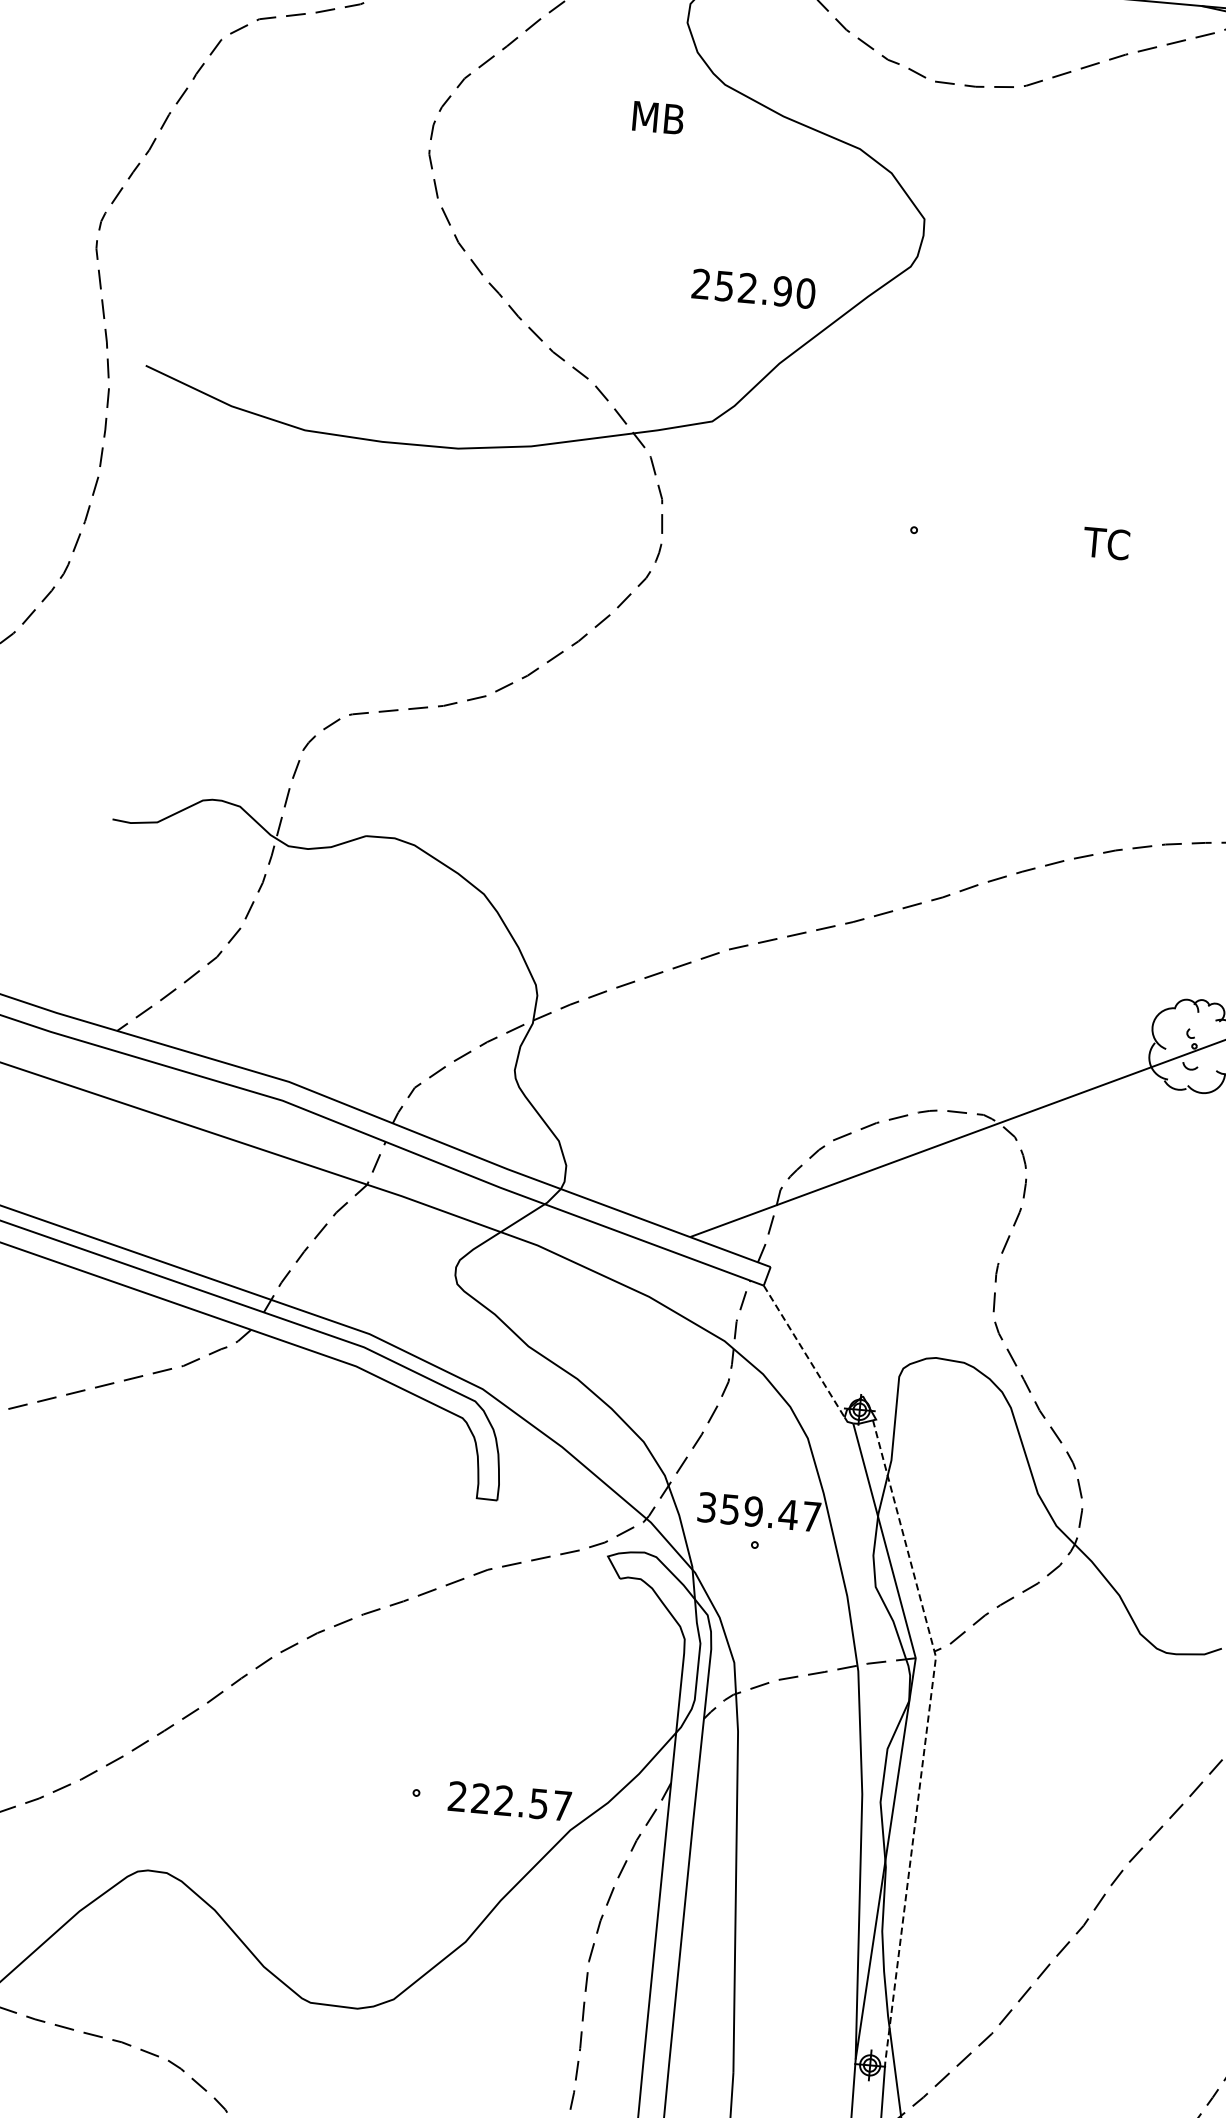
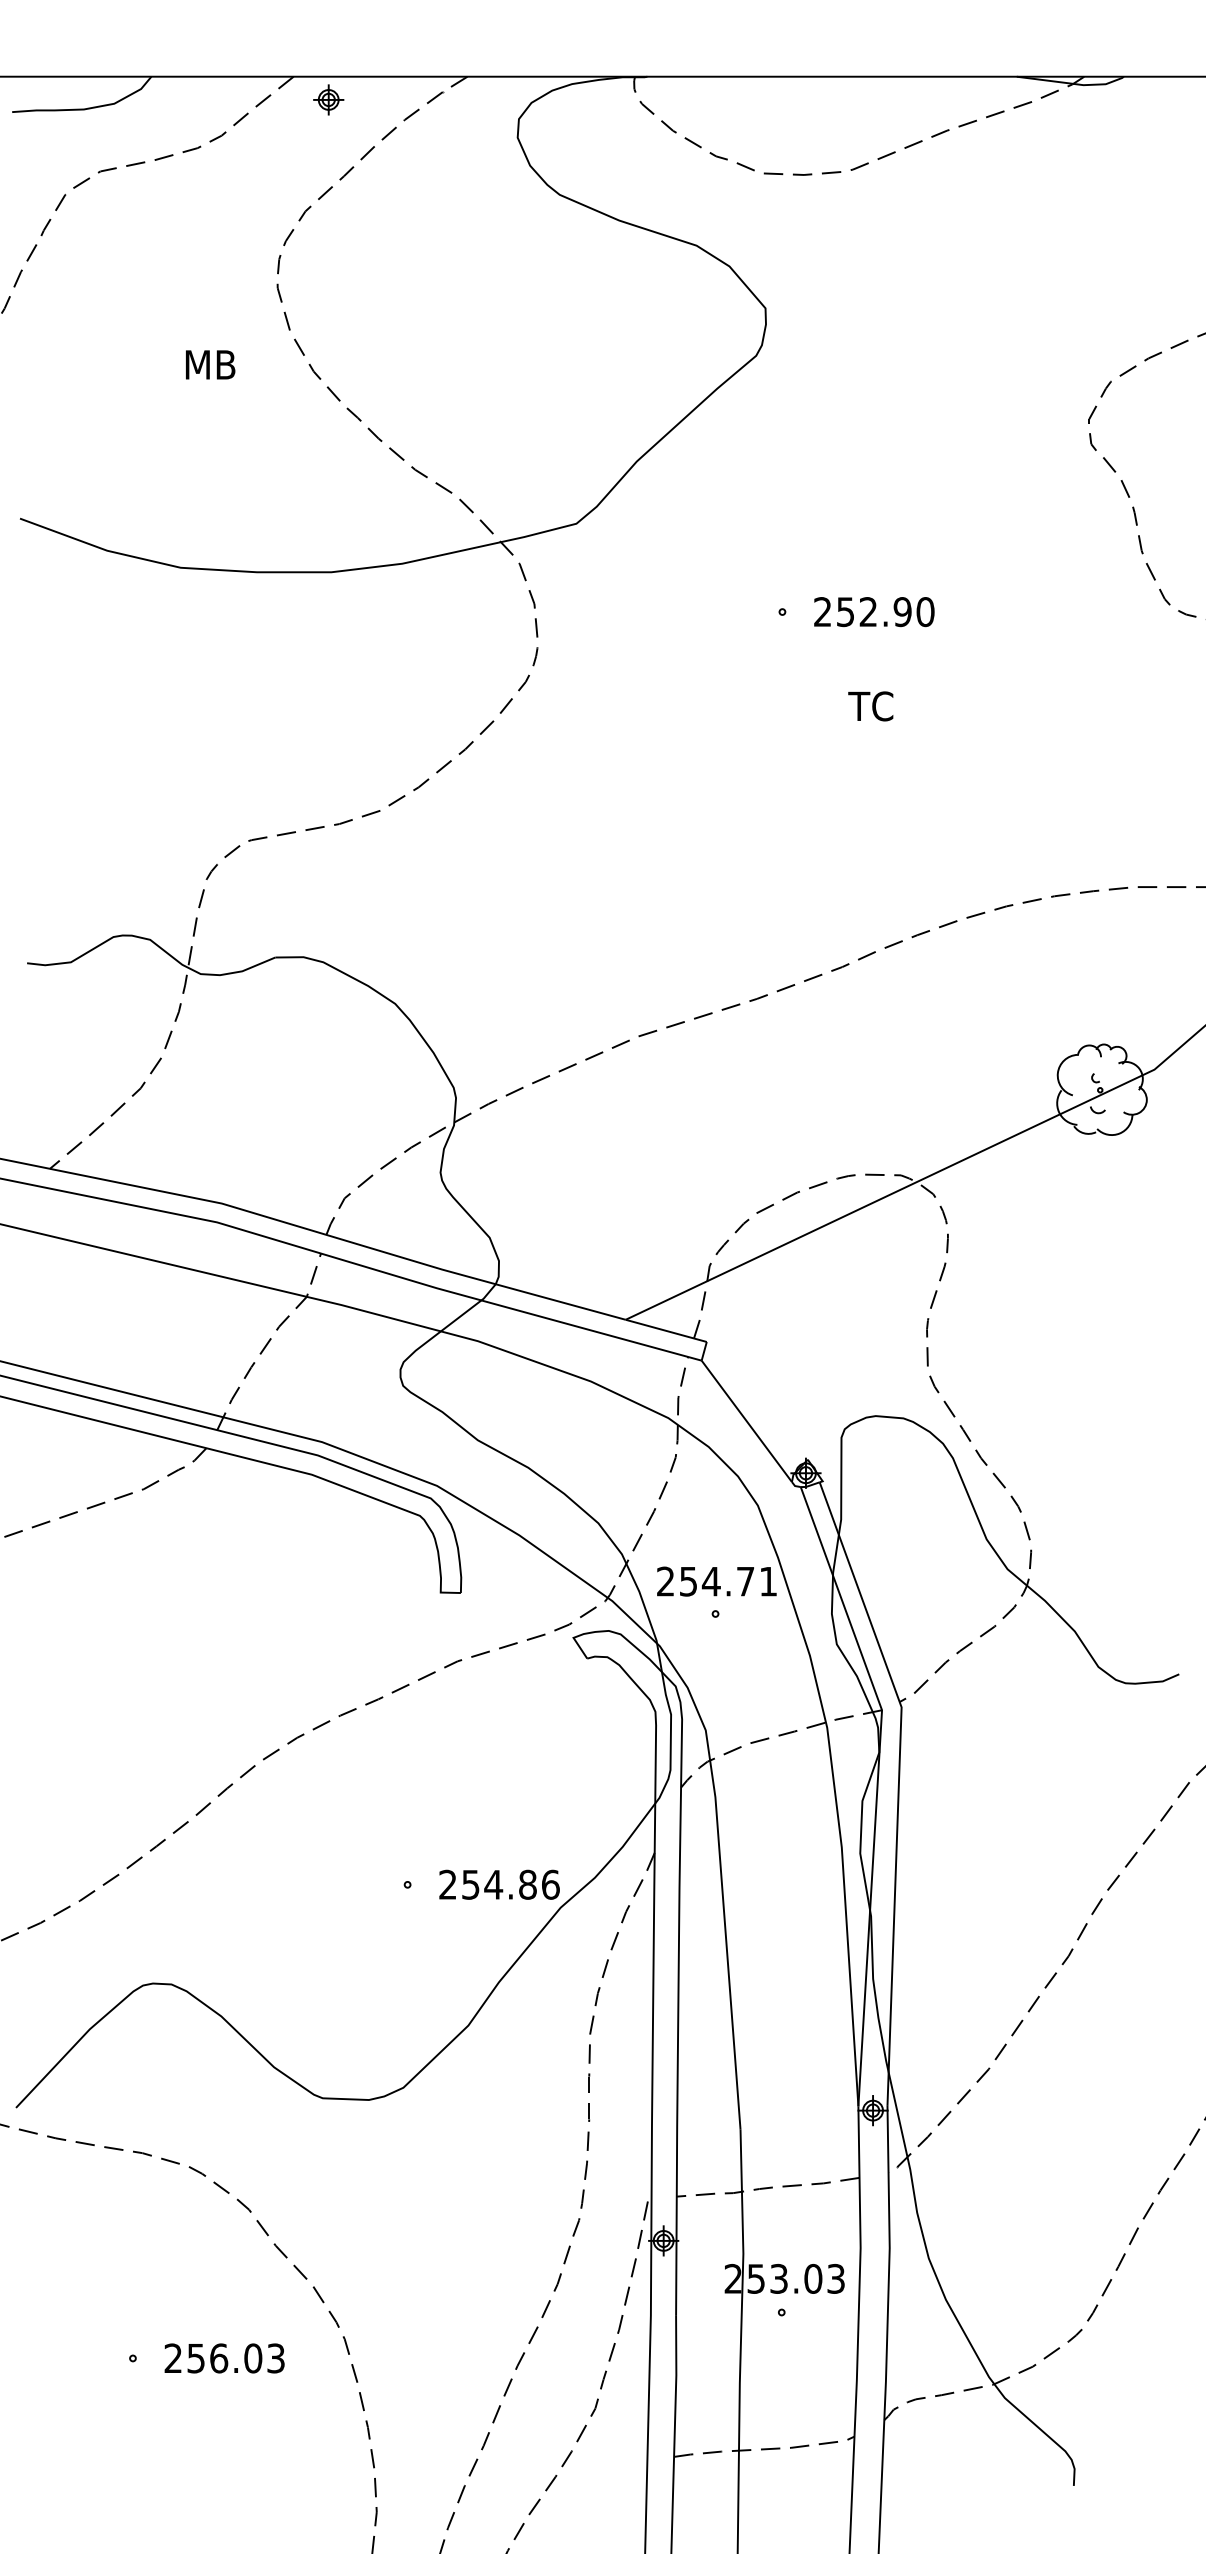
text: (658, 117) -> (210, 364), moved
text: (753, 289) -> (874, 612), moved
text: (1106, 543) -> (870, 706), moved
line: (803, 1351) -> (746, 1421), dashed -> solid
text: (758, 1512) -> (716, 1581), 359.47 -> 254.71
line: (925, 1737) -> (898, 1786), dashed -> solid
text: (521, 1802) -> (510, 1884), 222.57 -> 254.86

